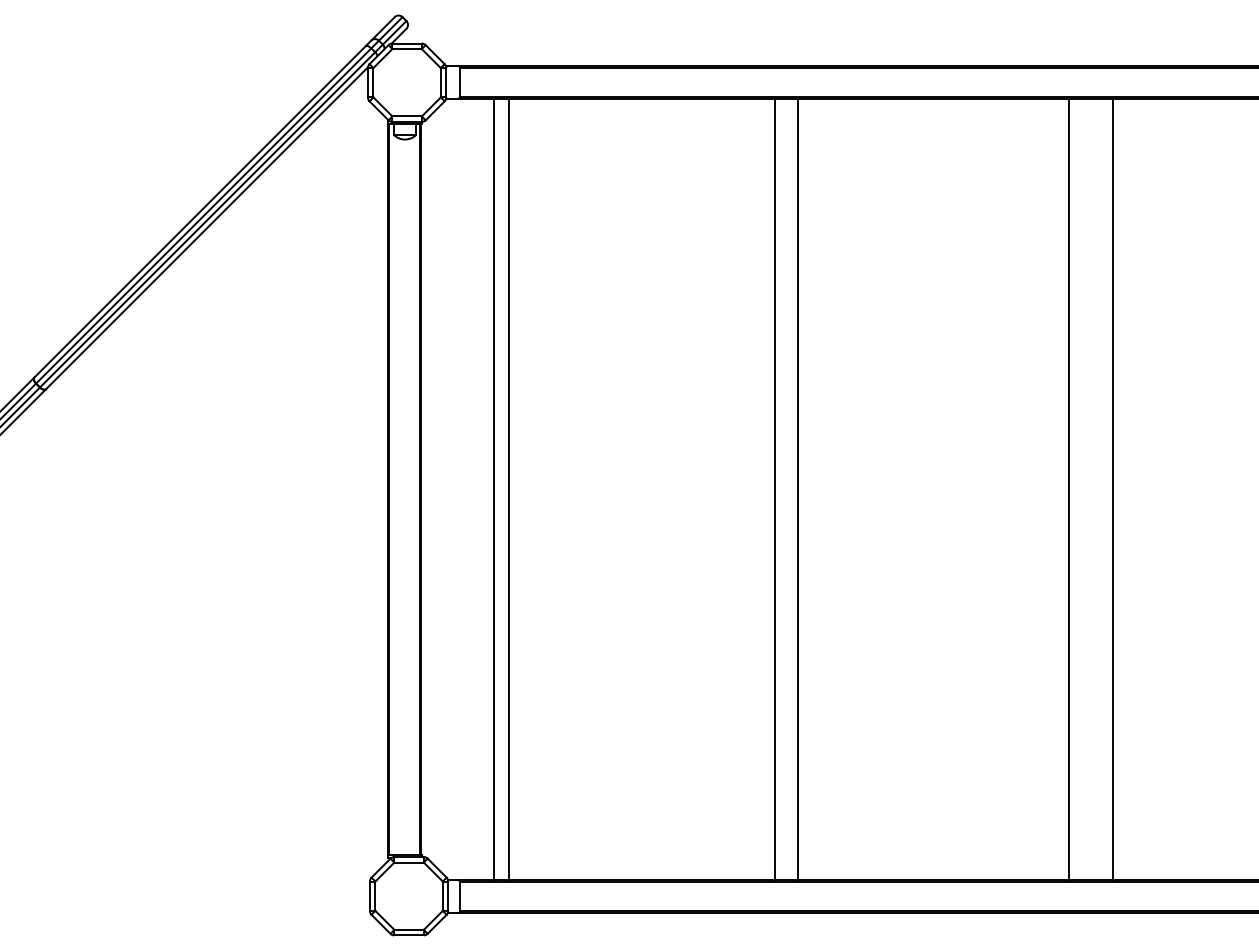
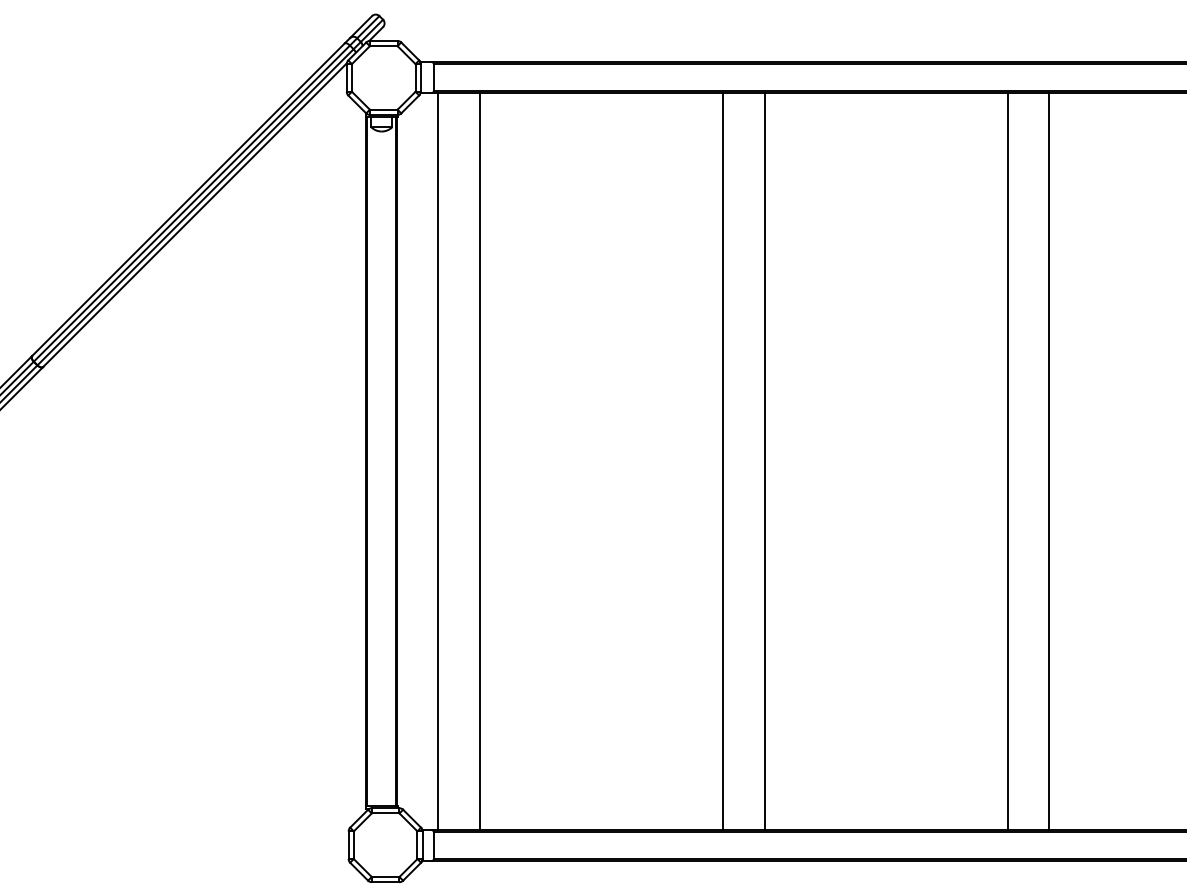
line: (494, 489) -> (438, 461), moved
line: (774, 489) -> (764, 461), moved
line: (797, 489) -> (722, 461), moved

